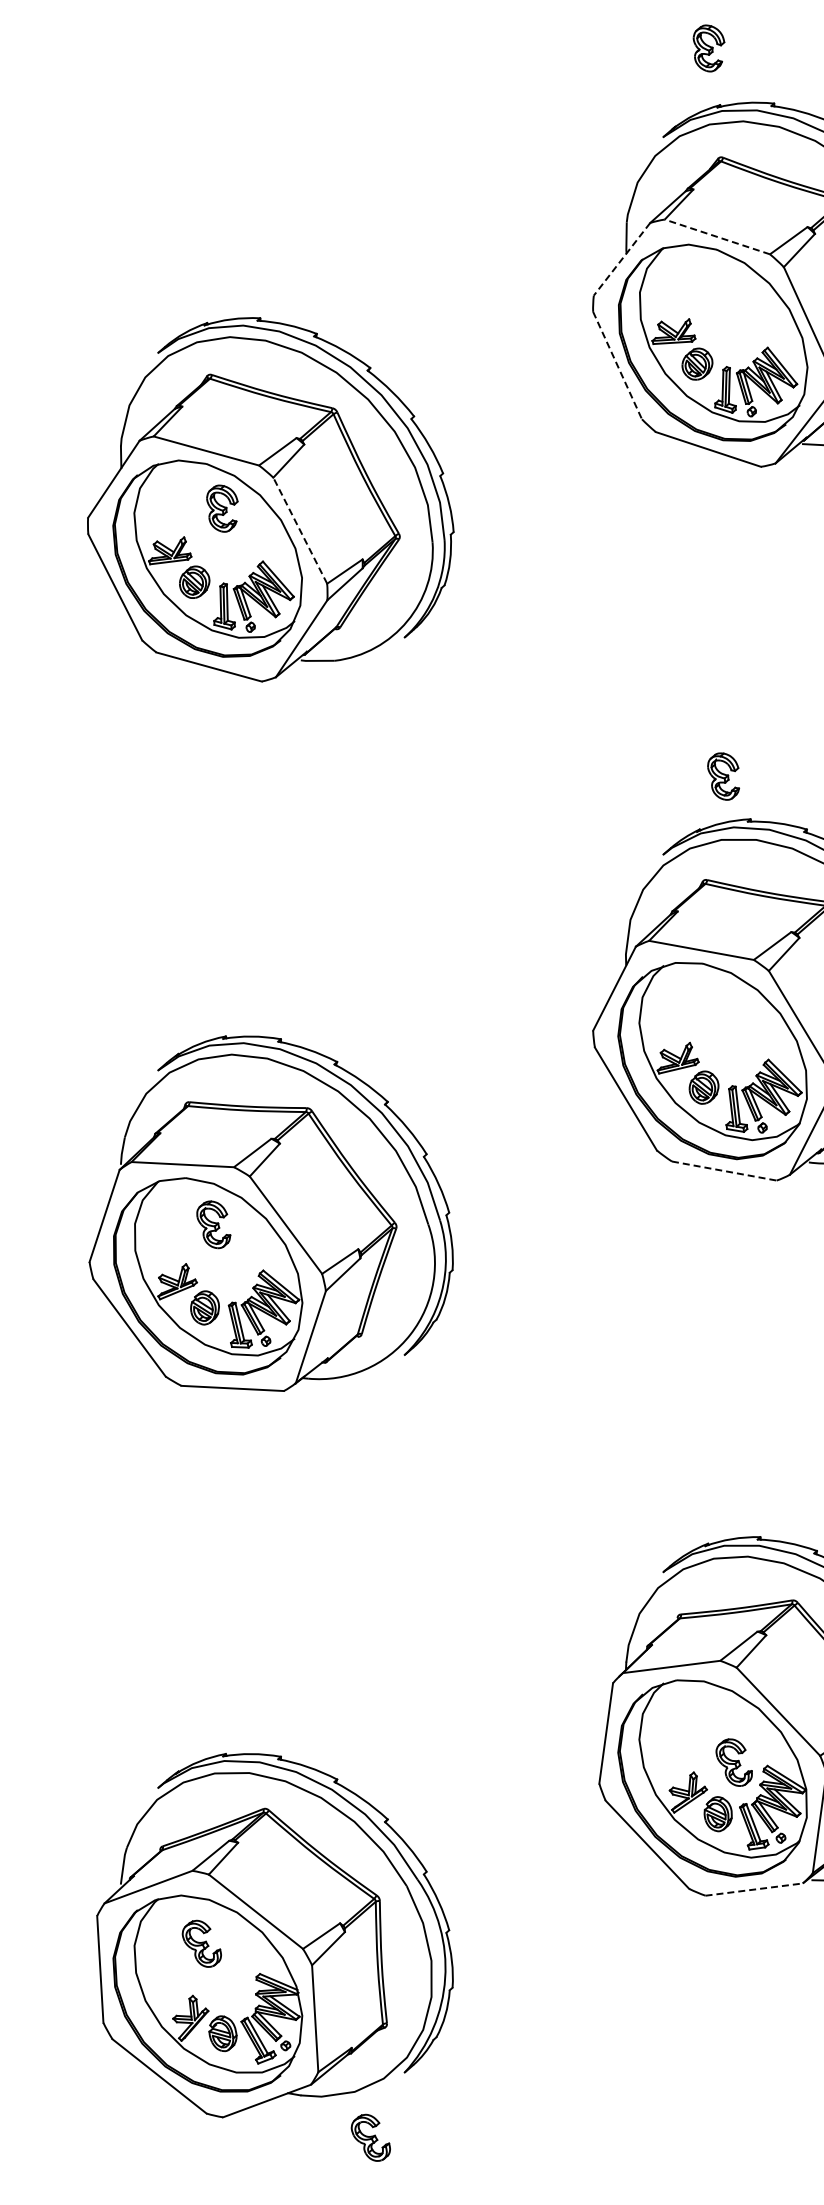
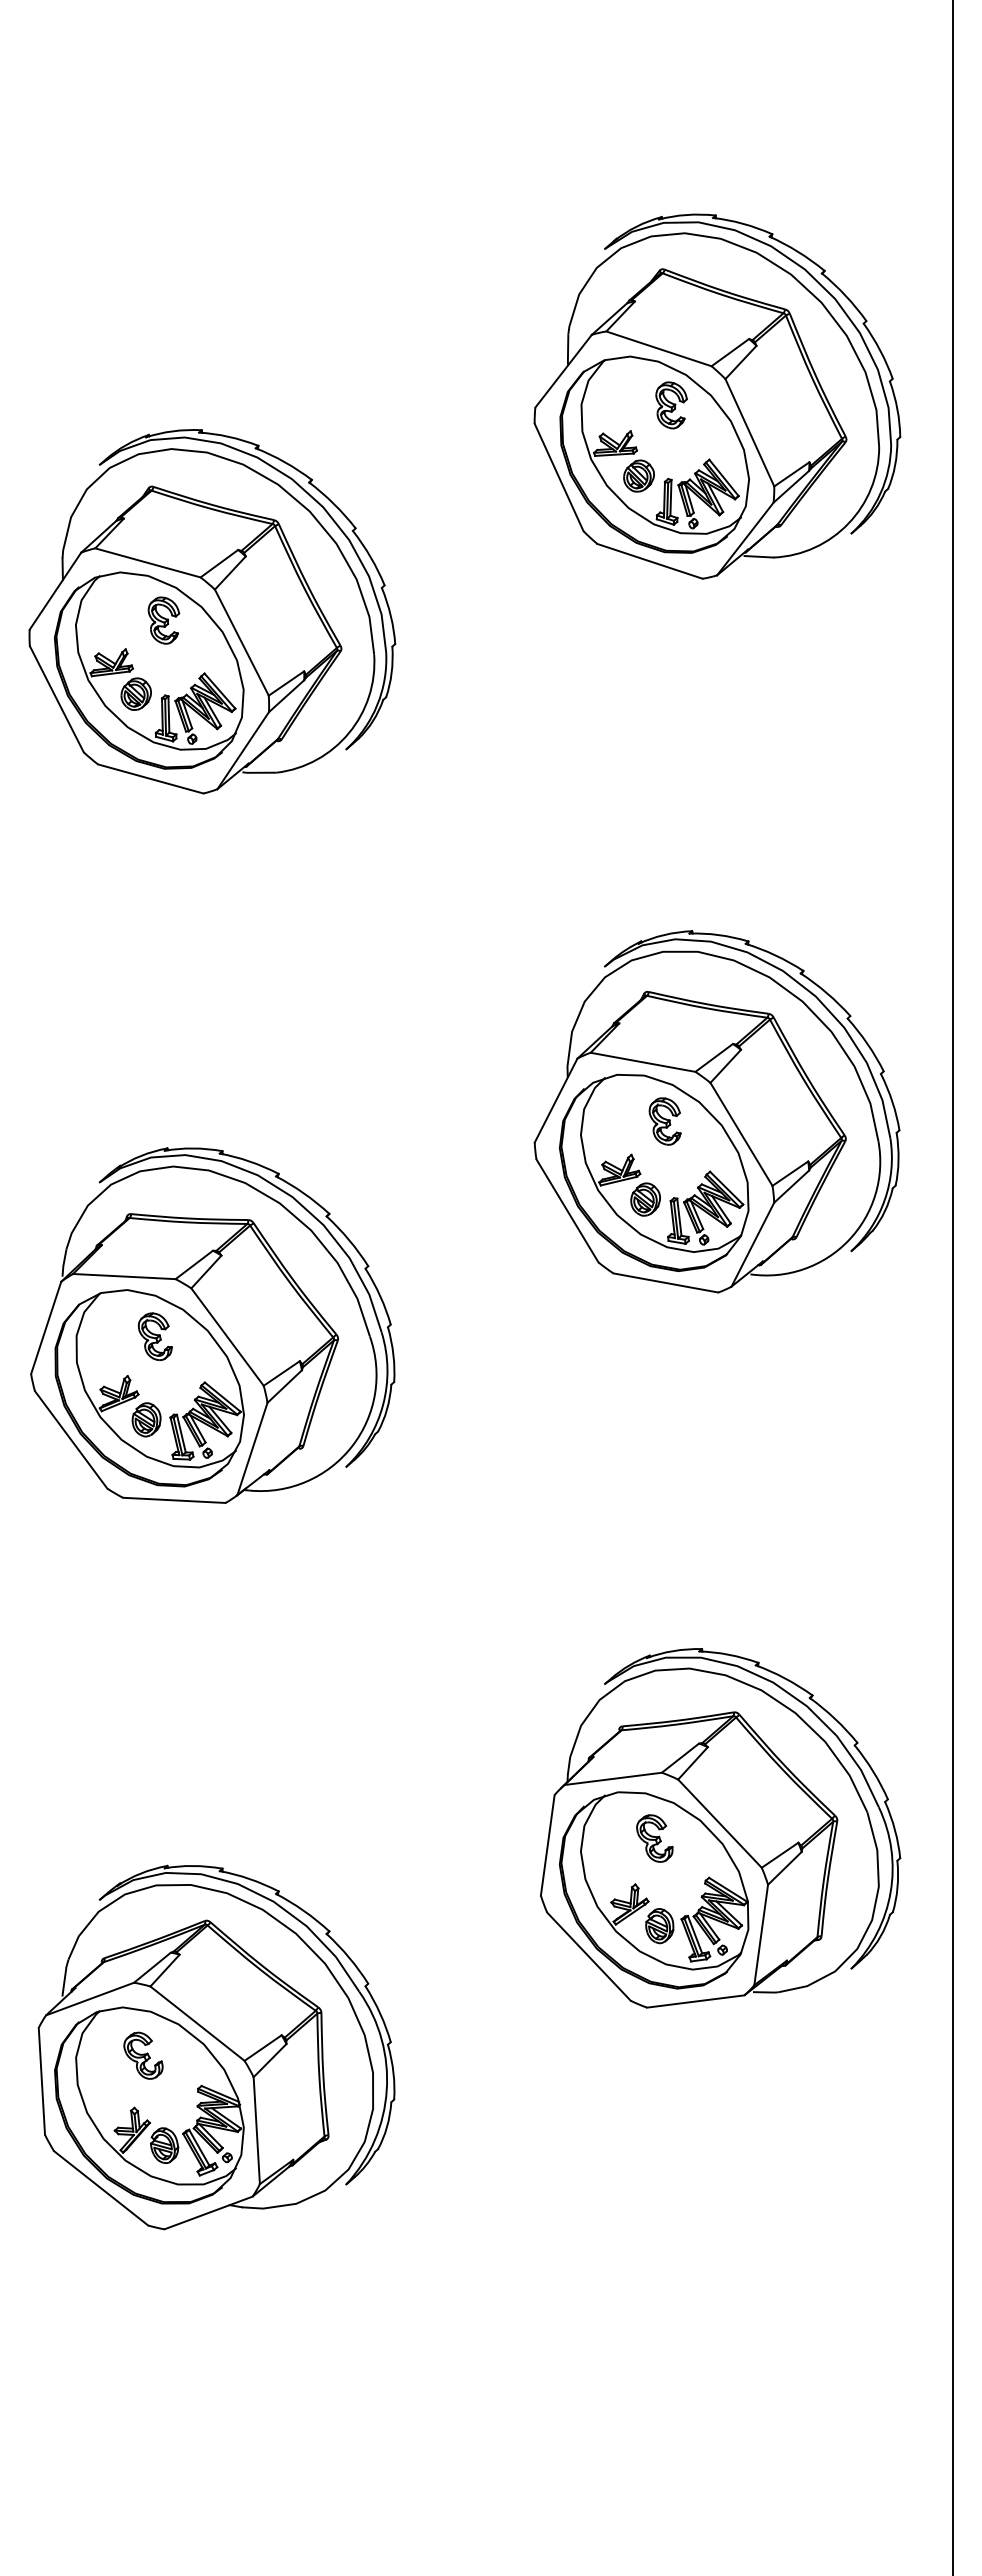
part: (708, 48) -> (671, 405), moved
line: (716, 236) -> (658, 348), dashed -> solid
line: (621, 259) -> (563, 371), dashed -> solid
line: (617, 365) -> (559, 477), dashed -> solid
line: (299, 530) -> (241, 642), dashed -> solid
part: (722, 776) -> (664, 1121), moved
line: (724, 1171) -> (666, 1283), dashed -> solid
part: (733, 1762) -> (654, 1838), moved
line: (754, 1889) -> (696, 2001), dashed -> solid
part: (370, 2137) -> (312, 2249), removed

